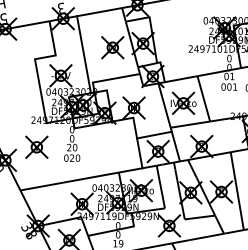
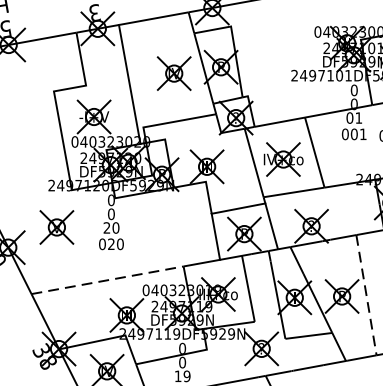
line: (70, 181) -> (108, 280), solid -> dashed
line: (237, 191) -> (366, 295), solid -> dashed

